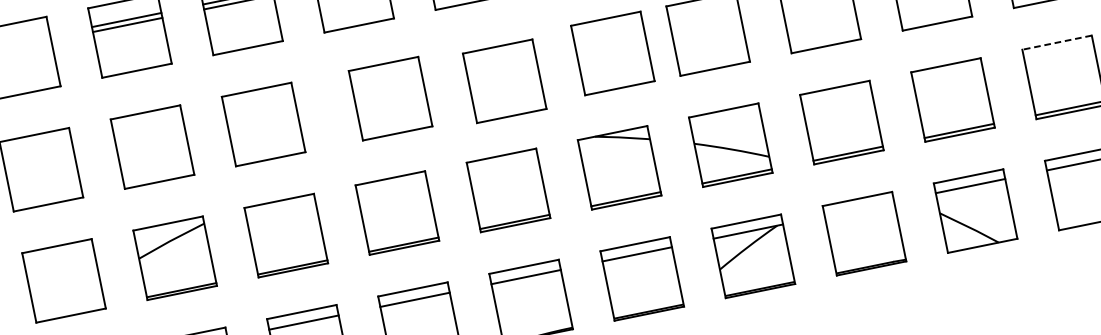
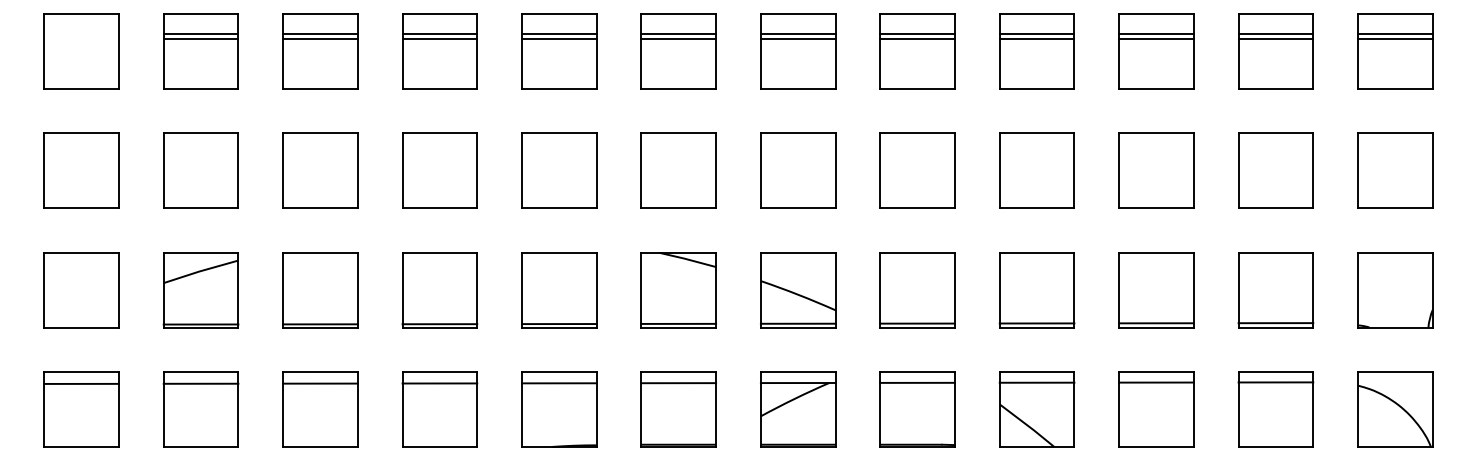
line: (1057, 42) -> (1156, 252), dashed -> solid
part: (612, 53) -> (678, 170), moved
part: (504, 81) -> (559, 170), moved
part: (390, 98) -> (439, 170), moved
line: (859, 208) -> (917, 382), added

